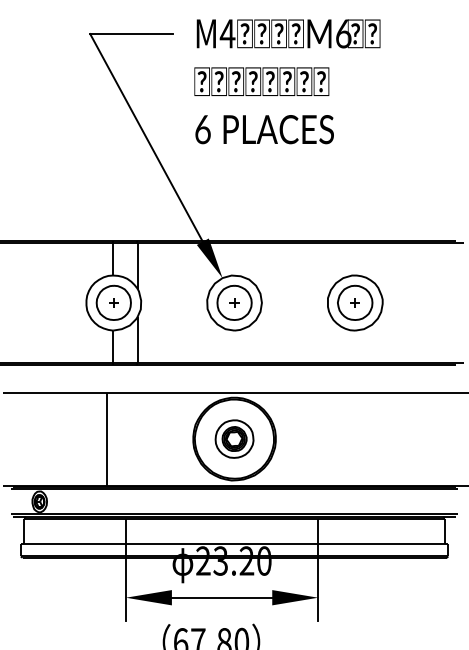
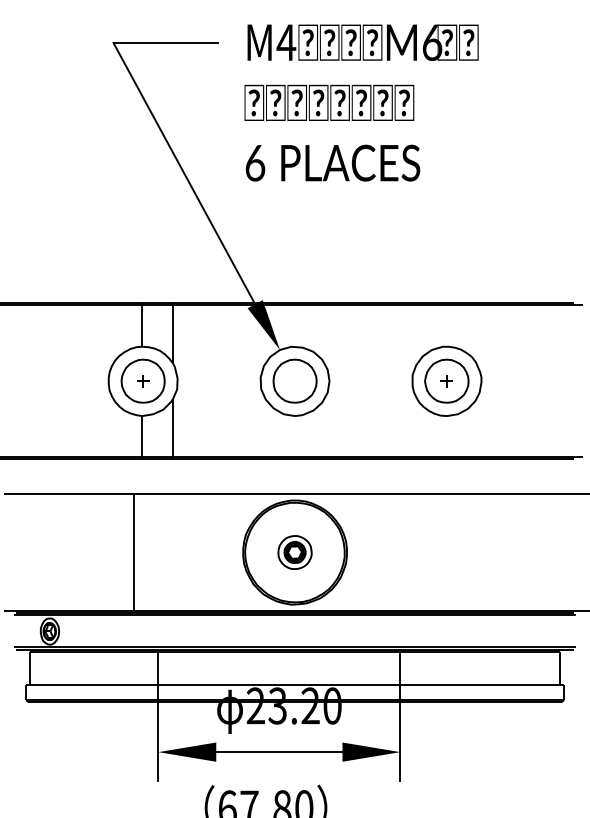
part: (234, 302) -> (295, 380), removed
part: (234, 438) -> (295, 551), size x0.7

